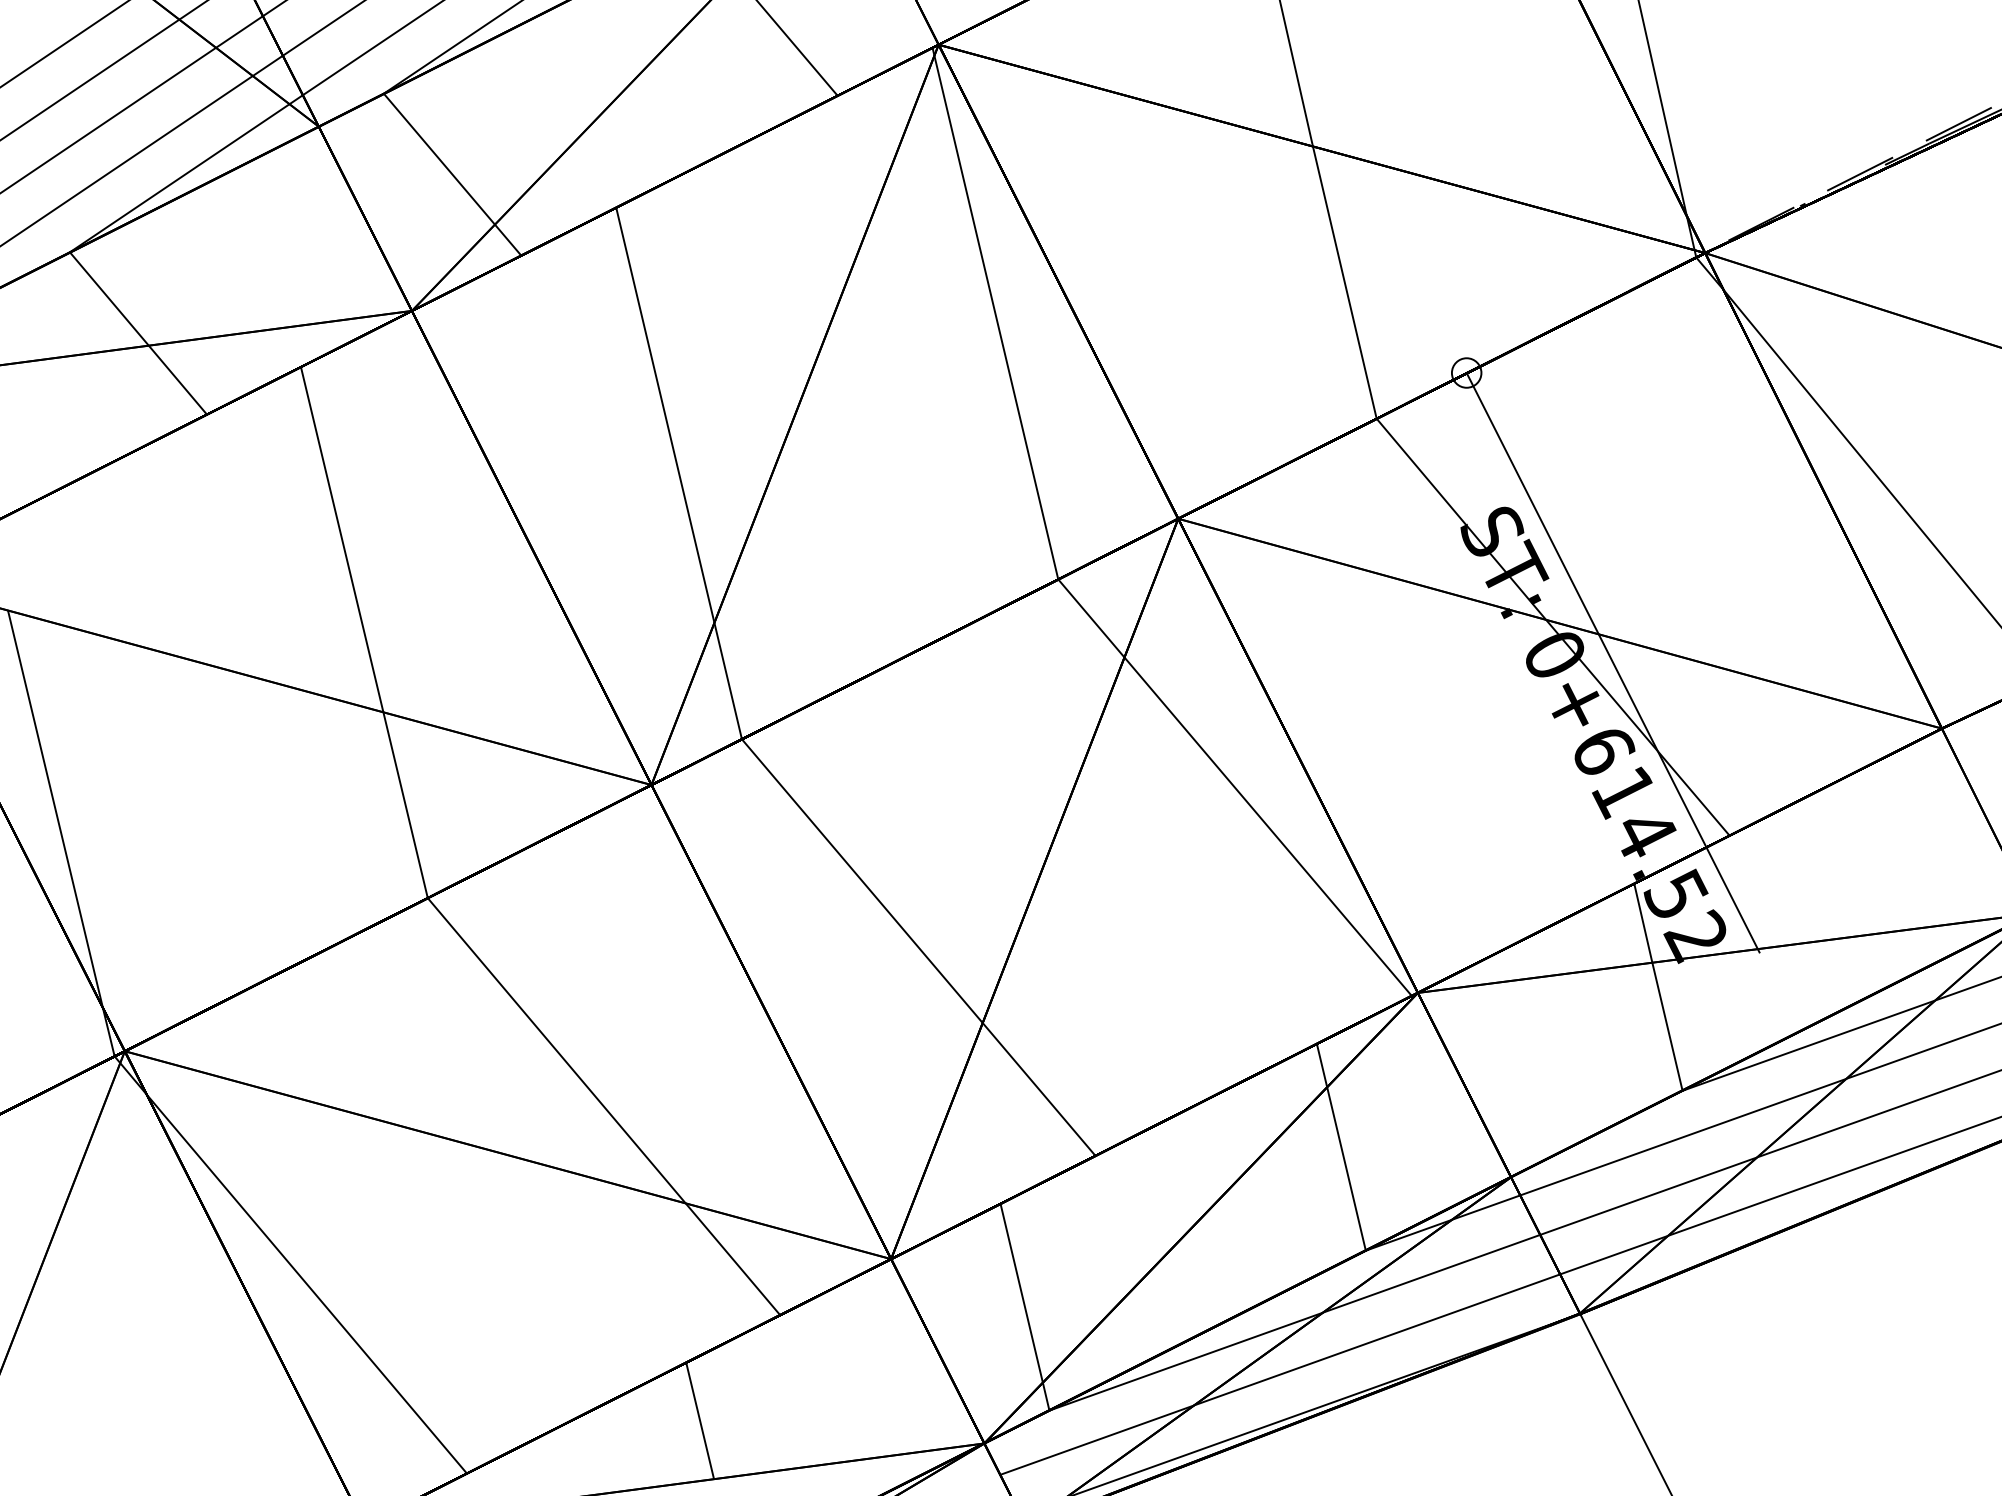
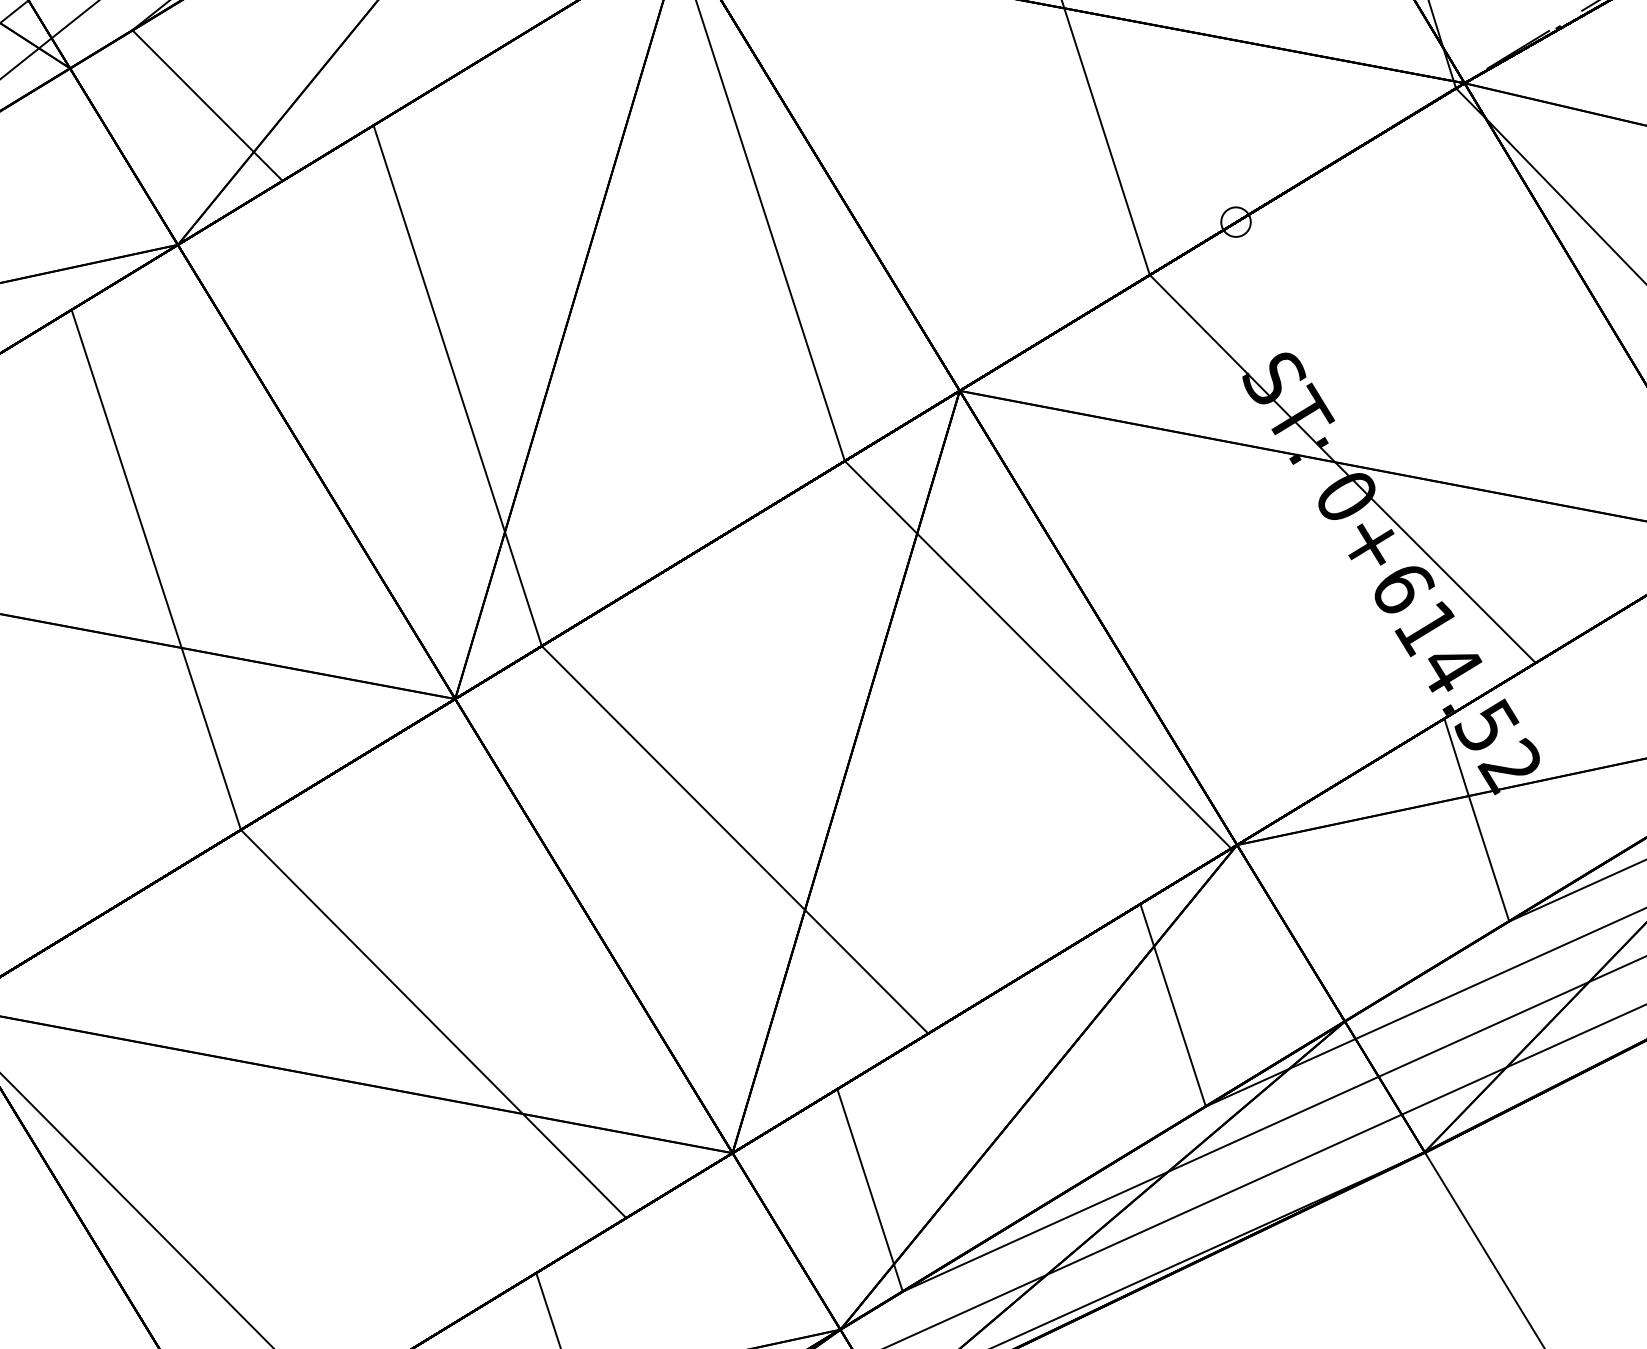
line: (1612, 662) -> (1404, 499), removed

